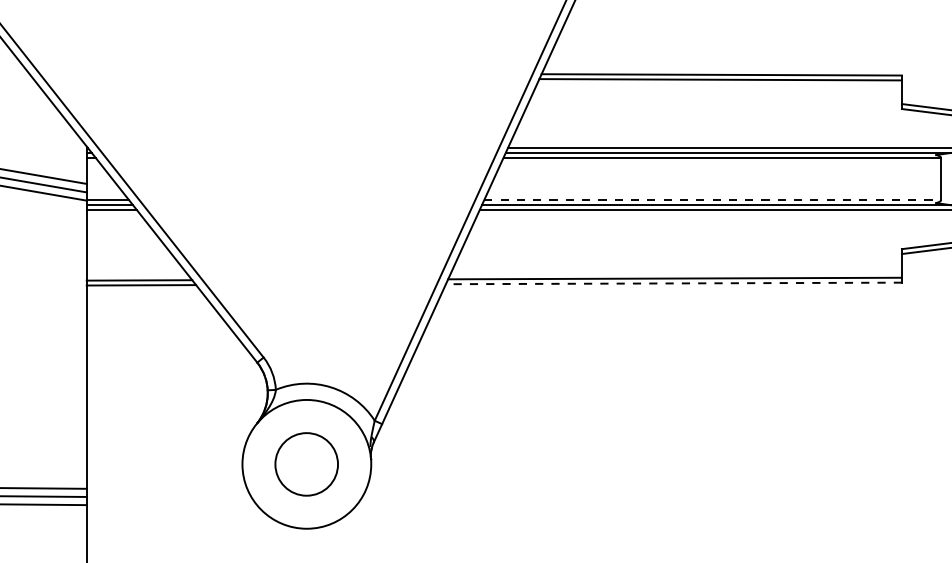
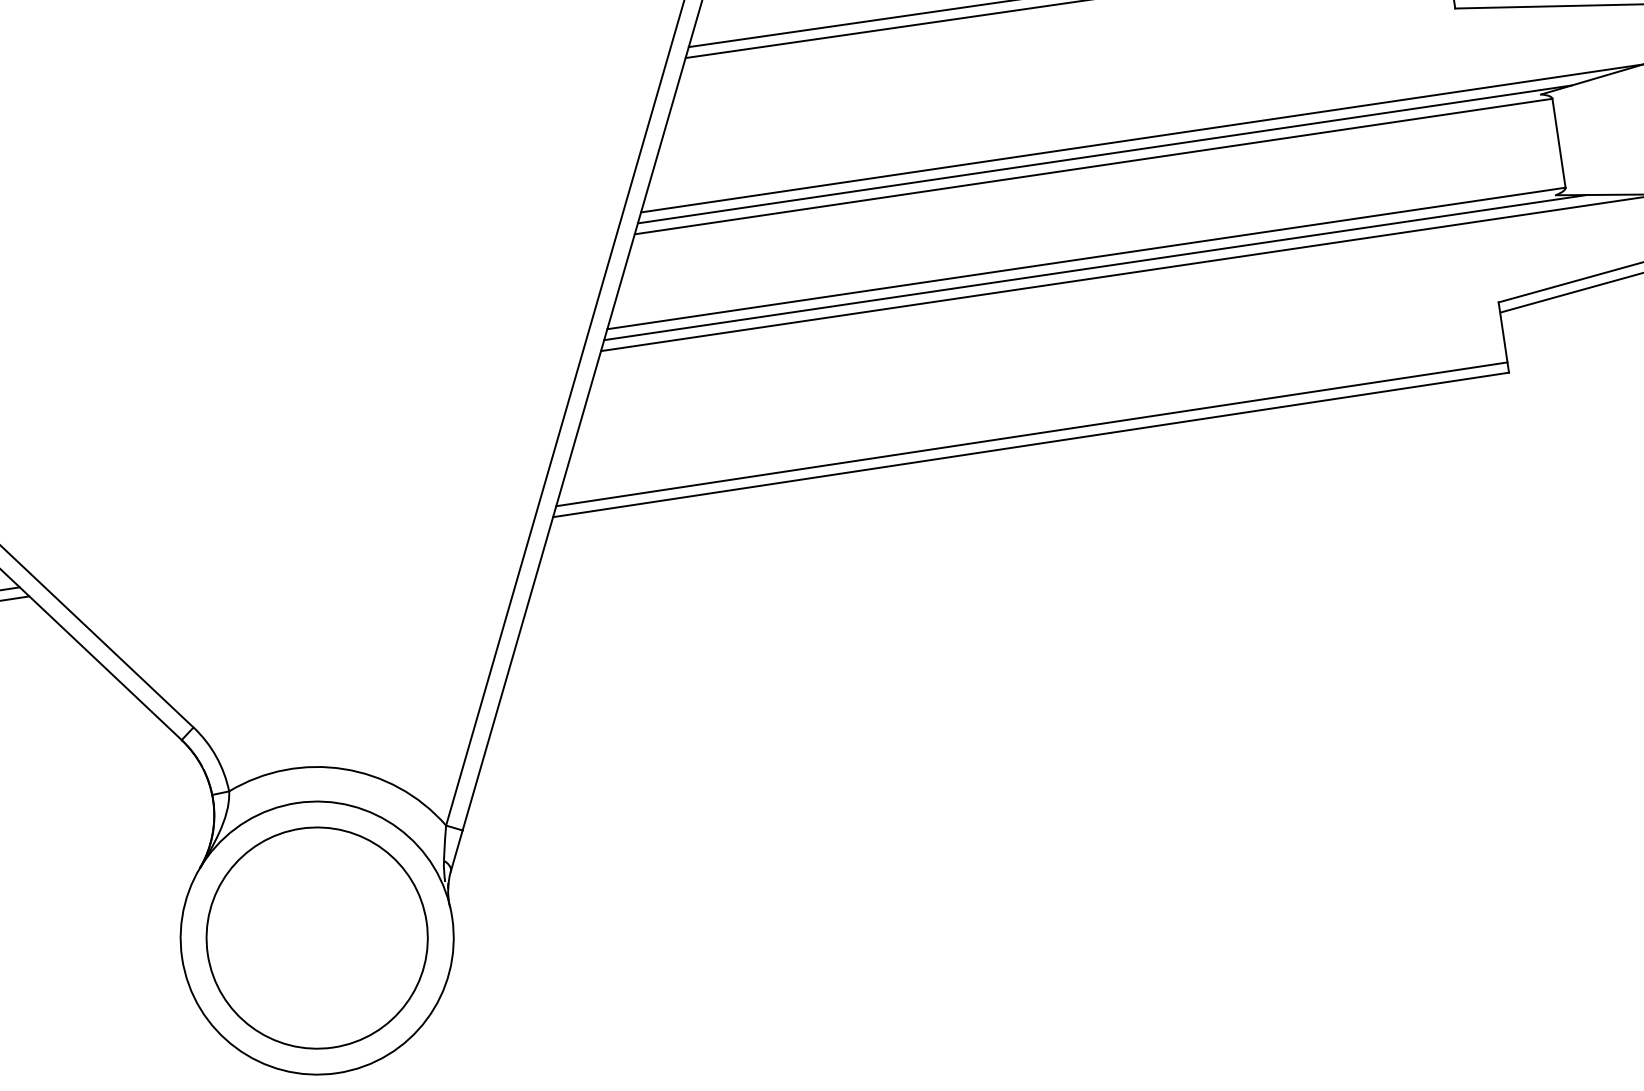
line: (713, 200) -> (1088, 258), dashed -> solid
line: (673, 283) -> (1030, 445), dashed -> solid
circle: (306, 464) -> (316, 938), size x1.67

